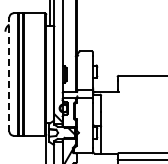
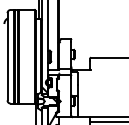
line: (9, 74) -> (7, 56), dashed -> solid

